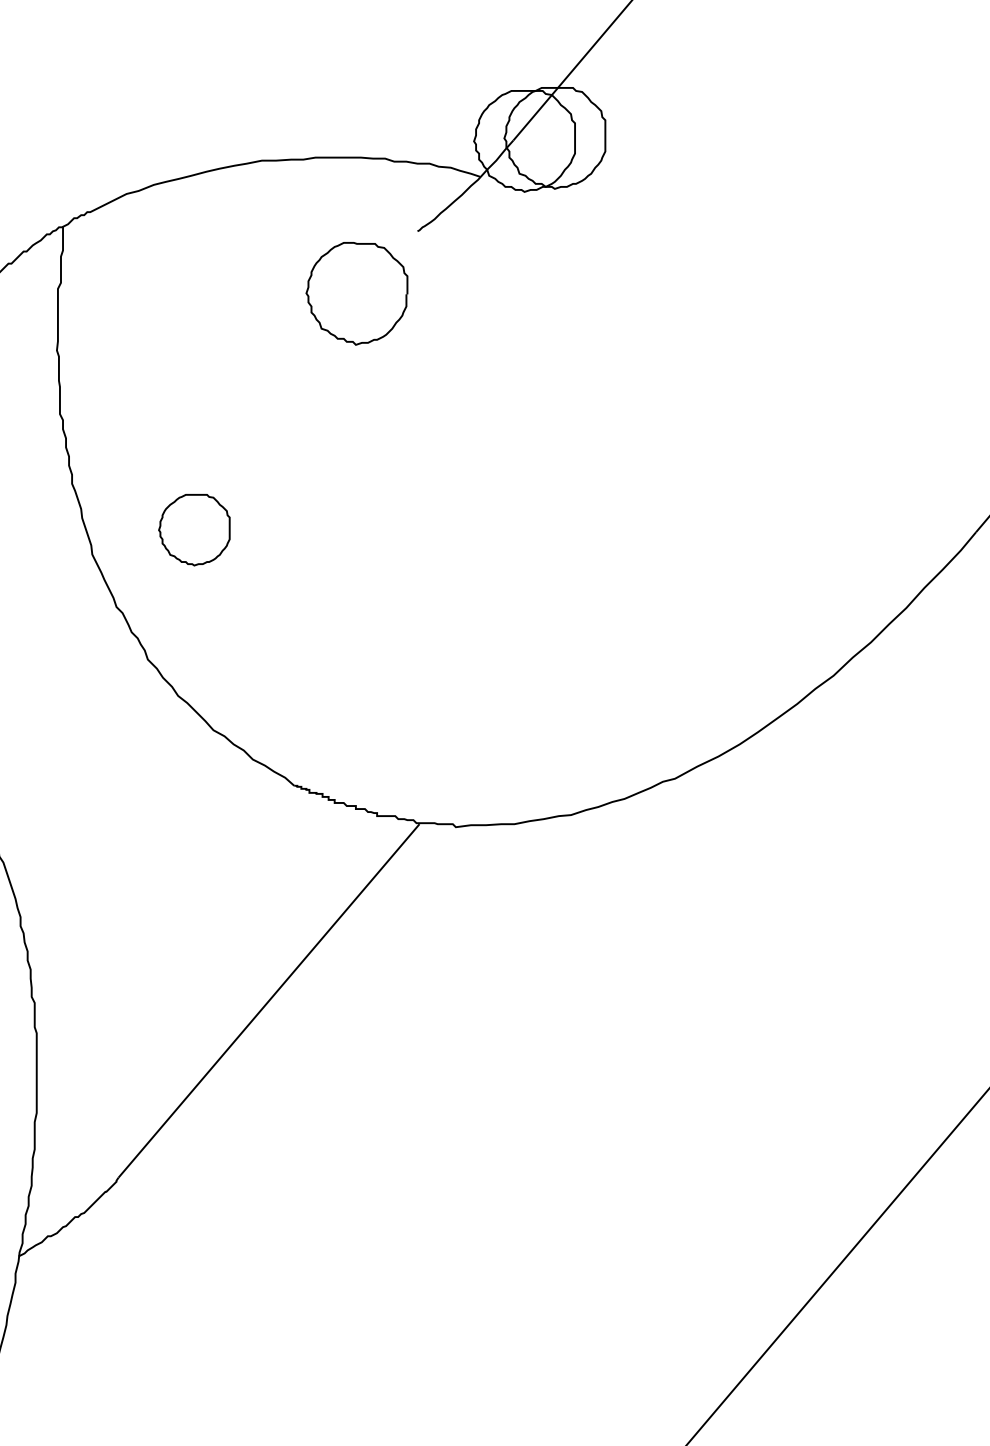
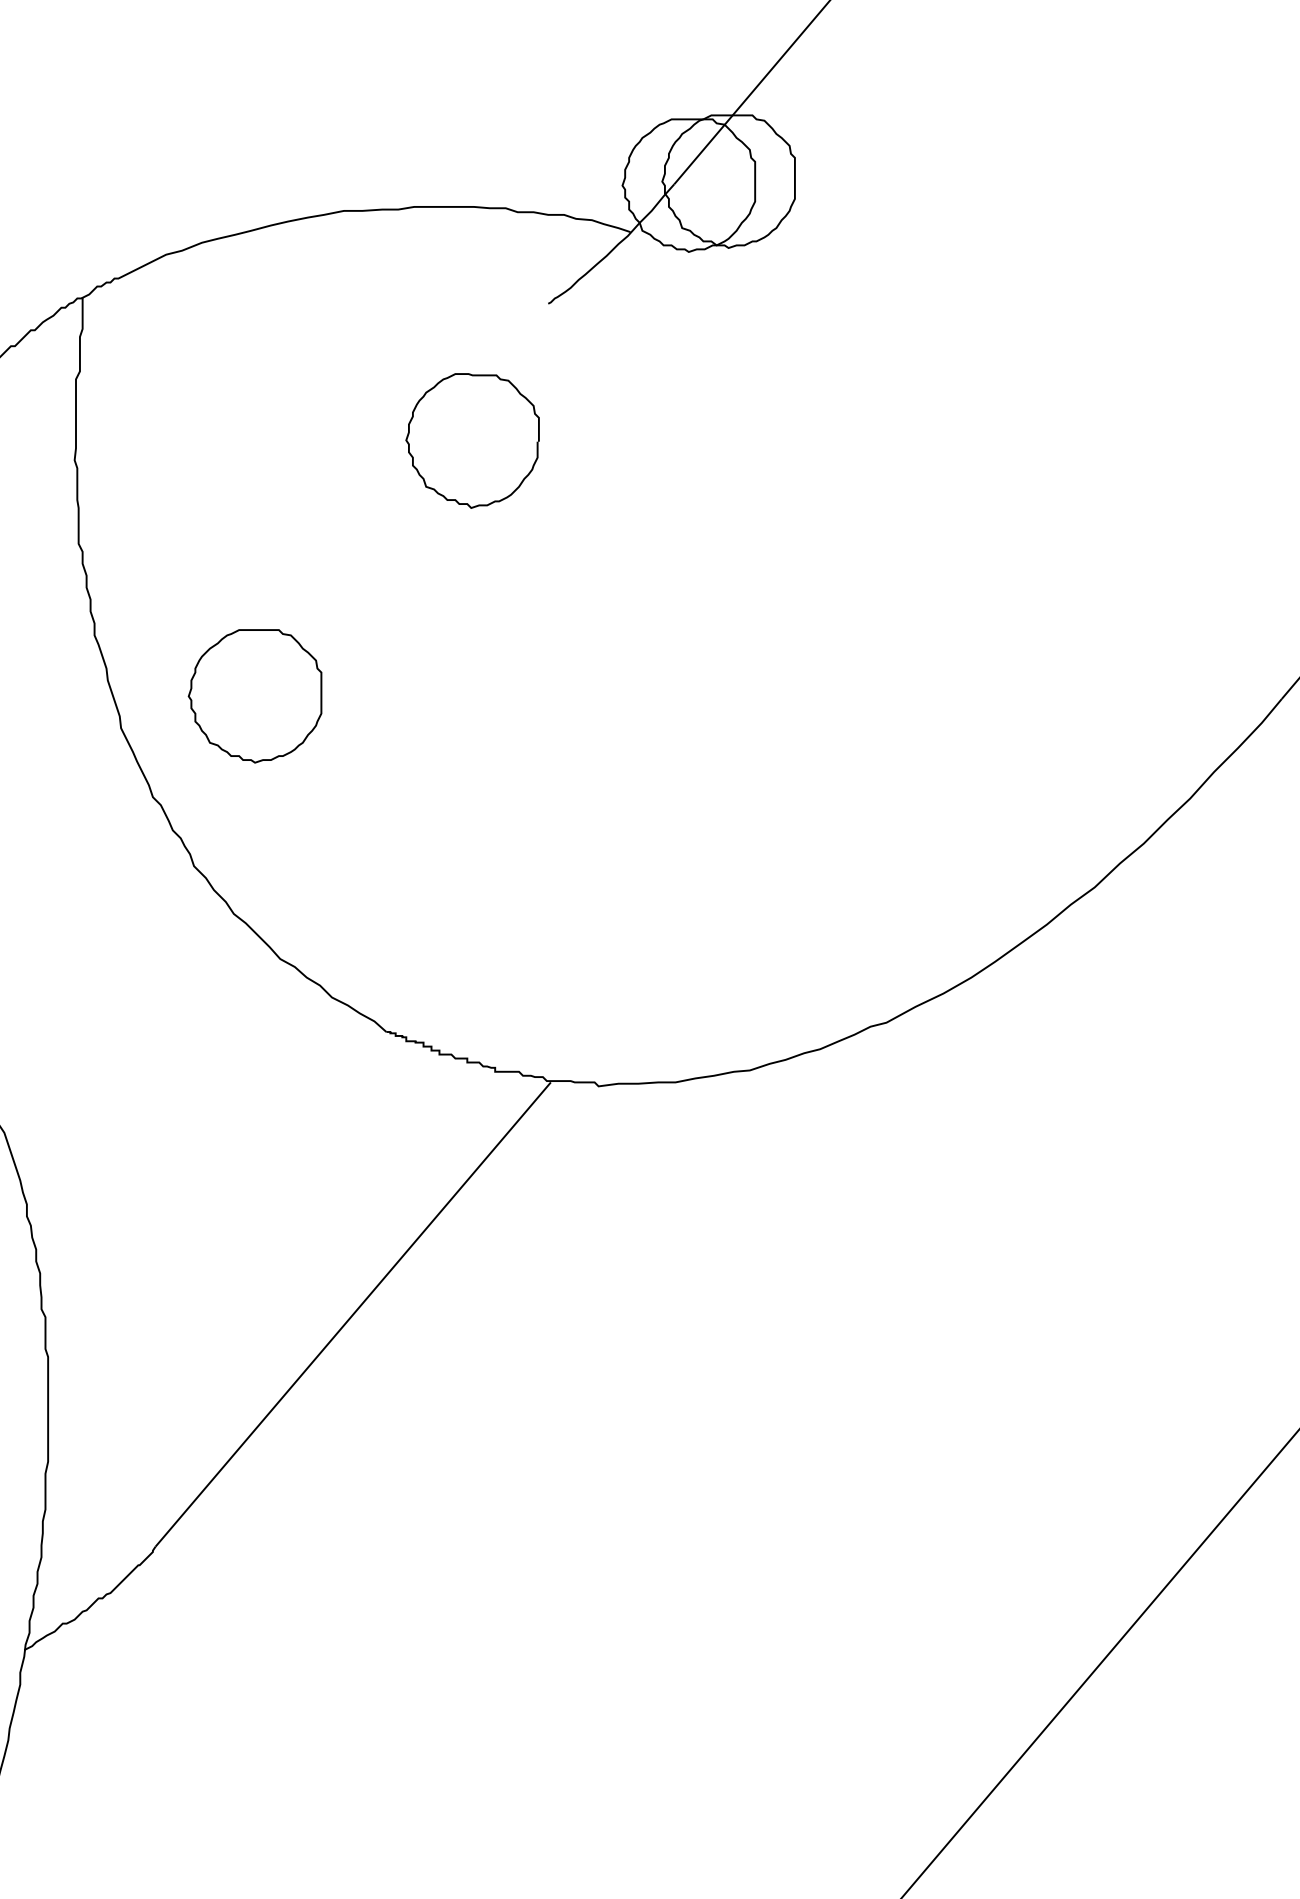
curve: (312, 306) -> (414, 457), moved
part: (194, 529) -> (255, 695), size x1.43

